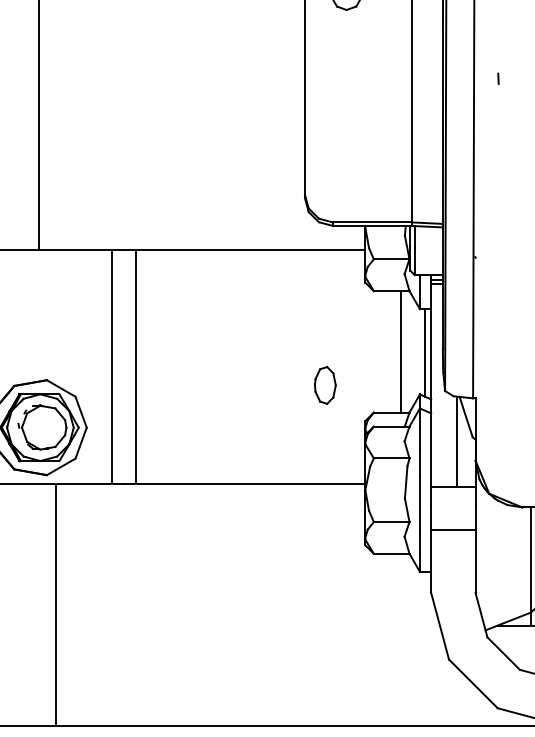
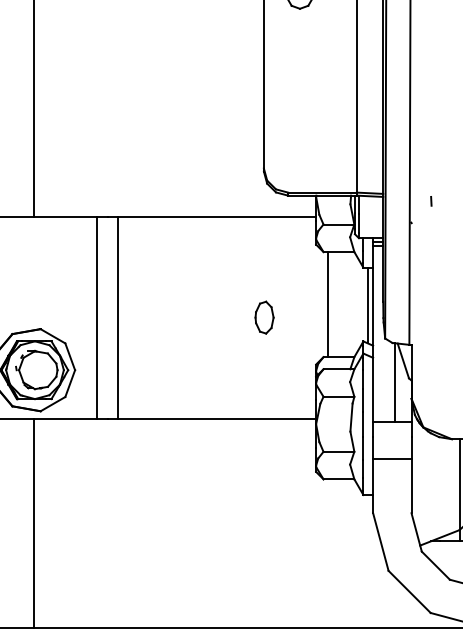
line: (498, 78) -> (431, 201), moved
line: (400, 351) -> (327, 304), moved
part: (325, 385) -> (264, 317), moved
line: (56, 604) -> (34, 523), moved

